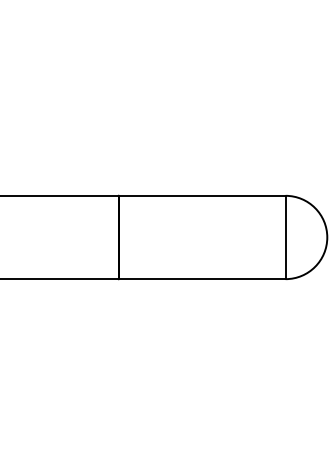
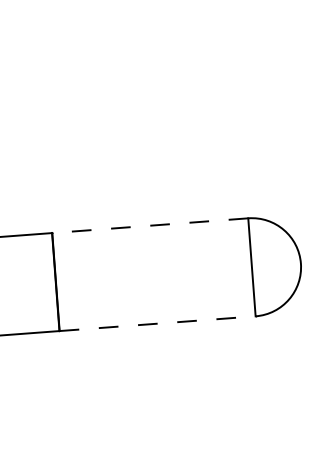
line: (201, 195) -> (149, 225), solid -> dashed
line: (202, 279) -> (157, 324), solid -> dashed

